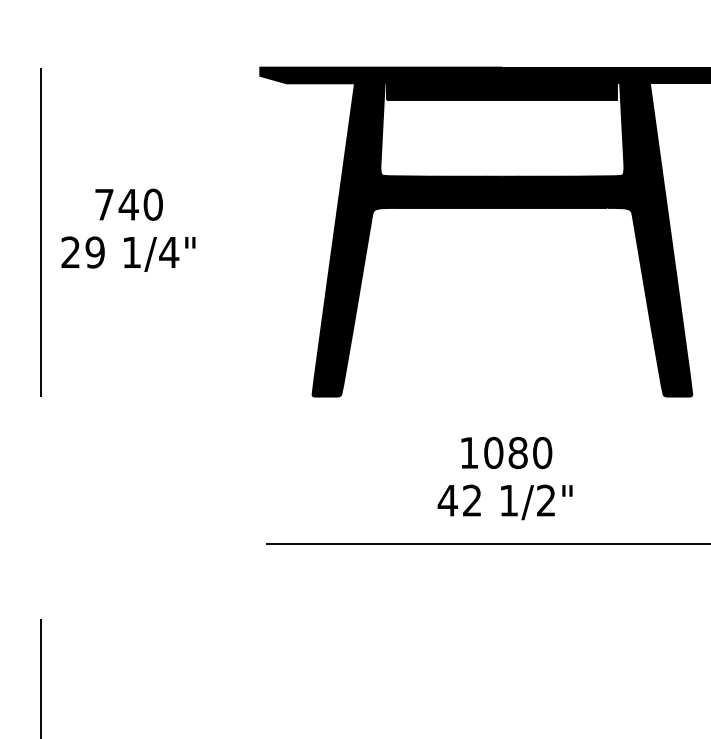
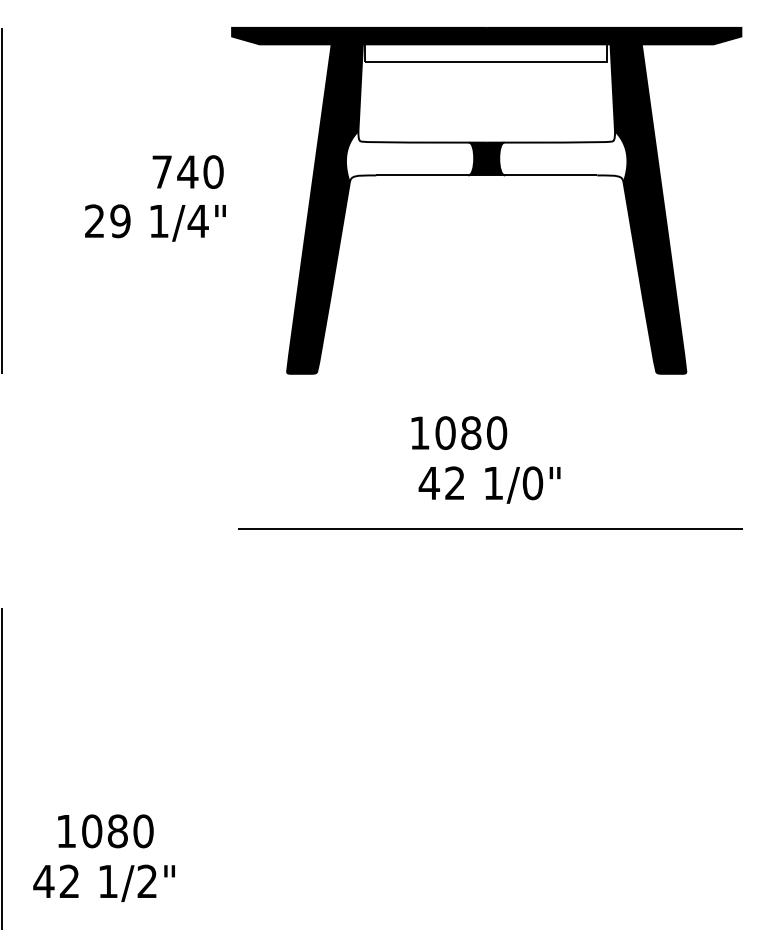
fill: (501, 91) -> (485, 53), removed
fill: (429, 189) -> (410, 156), removed
fill: (575, 189) -> (563, 156), removed
text: (128, 204) -> (187, 171), moved
text: (128, 253) -> (155, 222), moved
text: (506, 452) -> (459, 432), moved
text: (545, 500) -> (532, 483), 1/2" -> 1/0"

